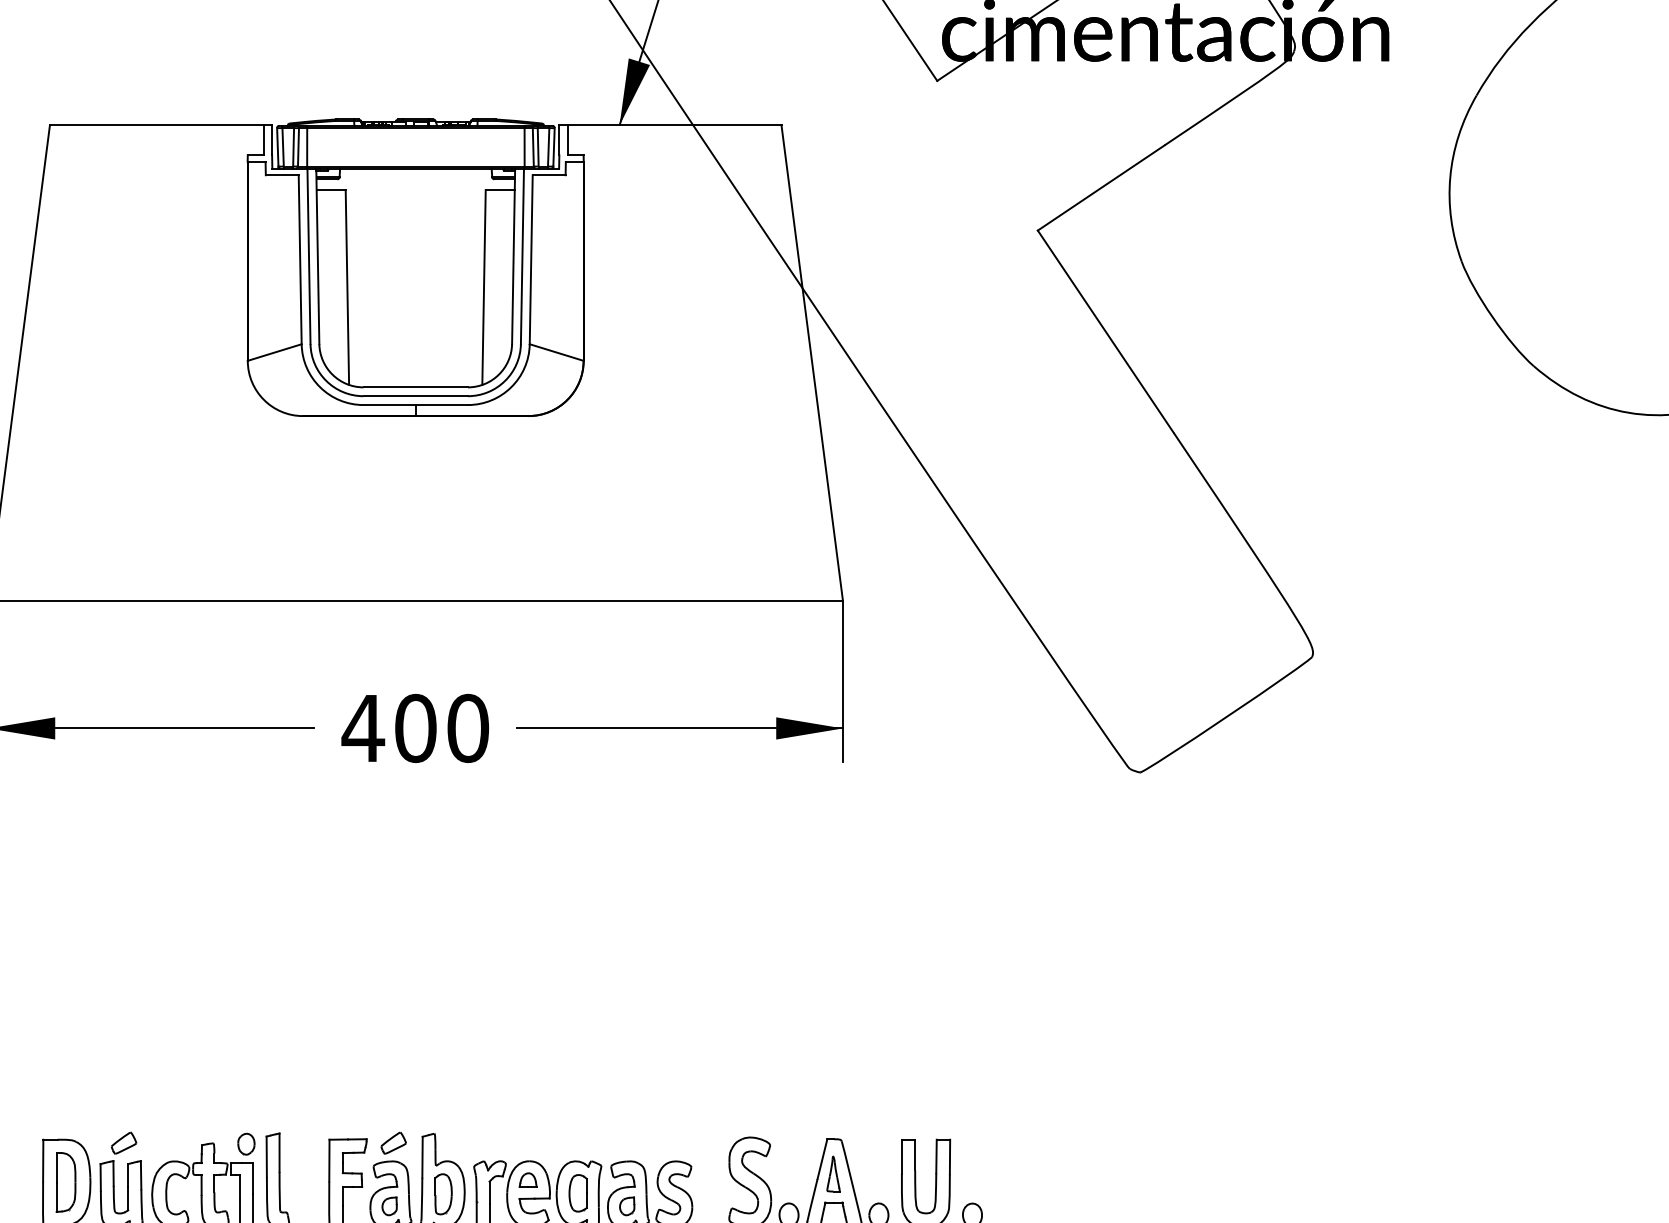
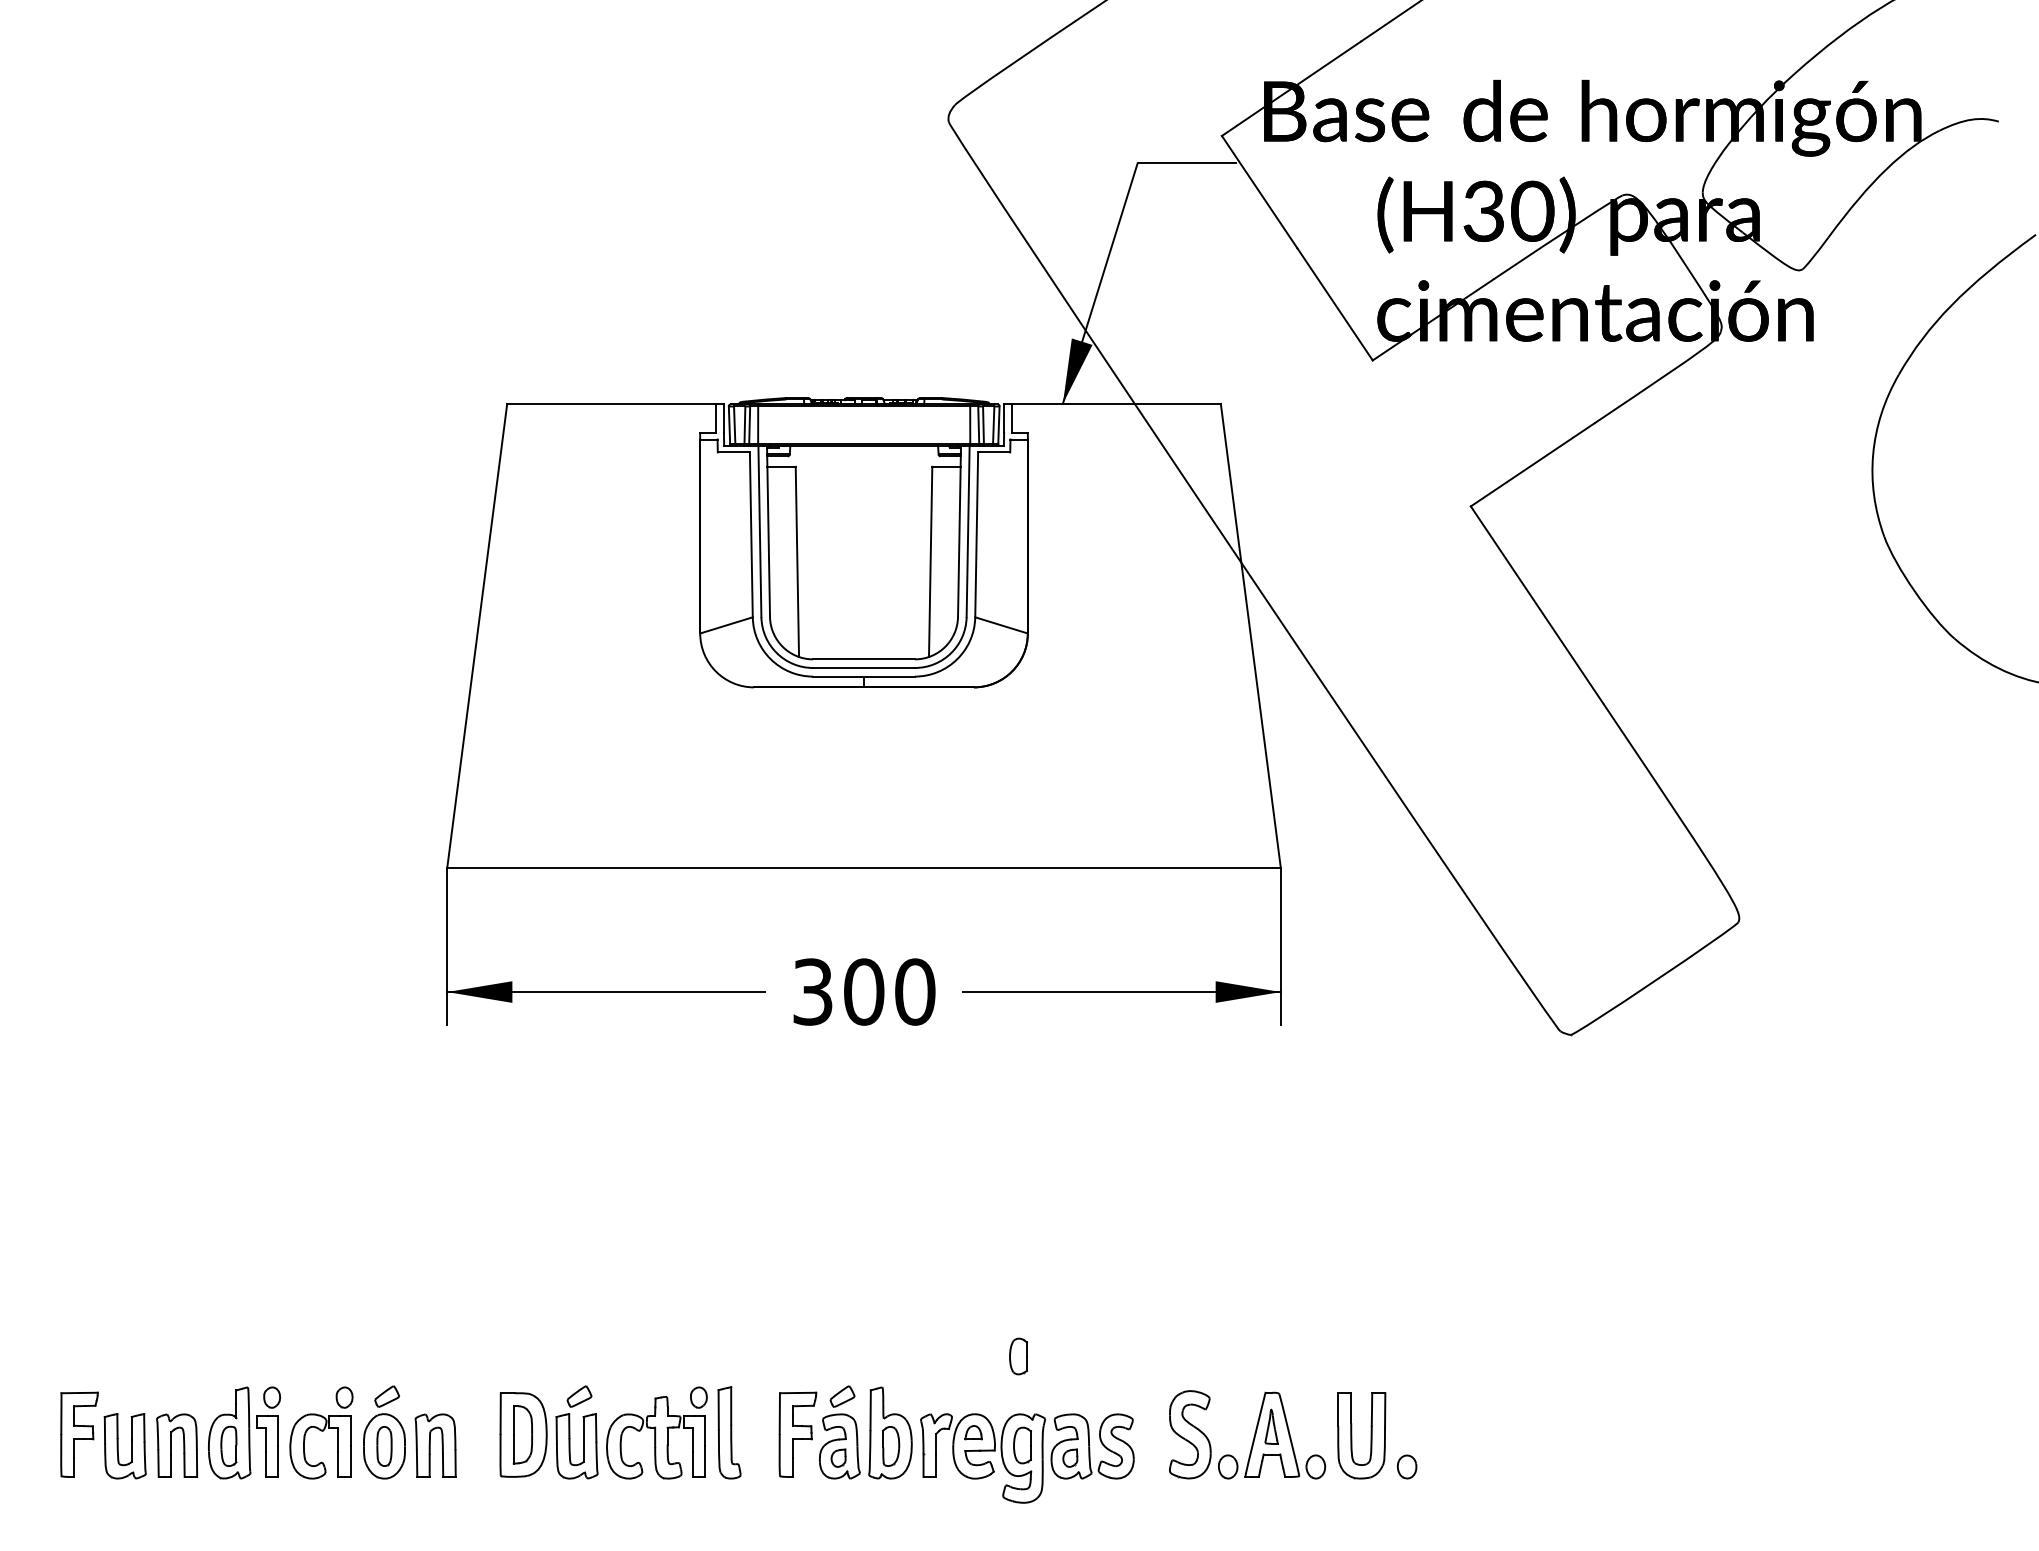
text: (362, 727) -> (812, 991), 400 -> 300
part: (574, 1102) -> (1018, 1356), added

